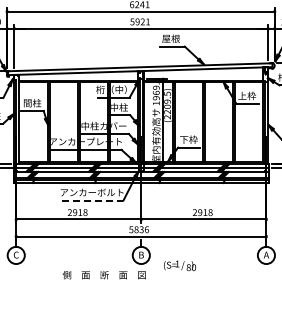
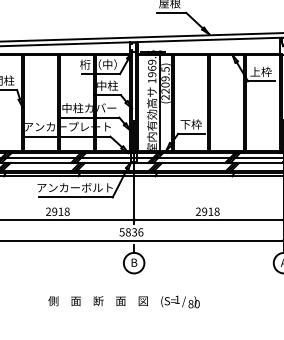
line: (92, 200) -> (75, 197), dashed -> solid
text: (180, 265) -> (181, 301), moved
text: (103, 275) -> (97, 301), moved

